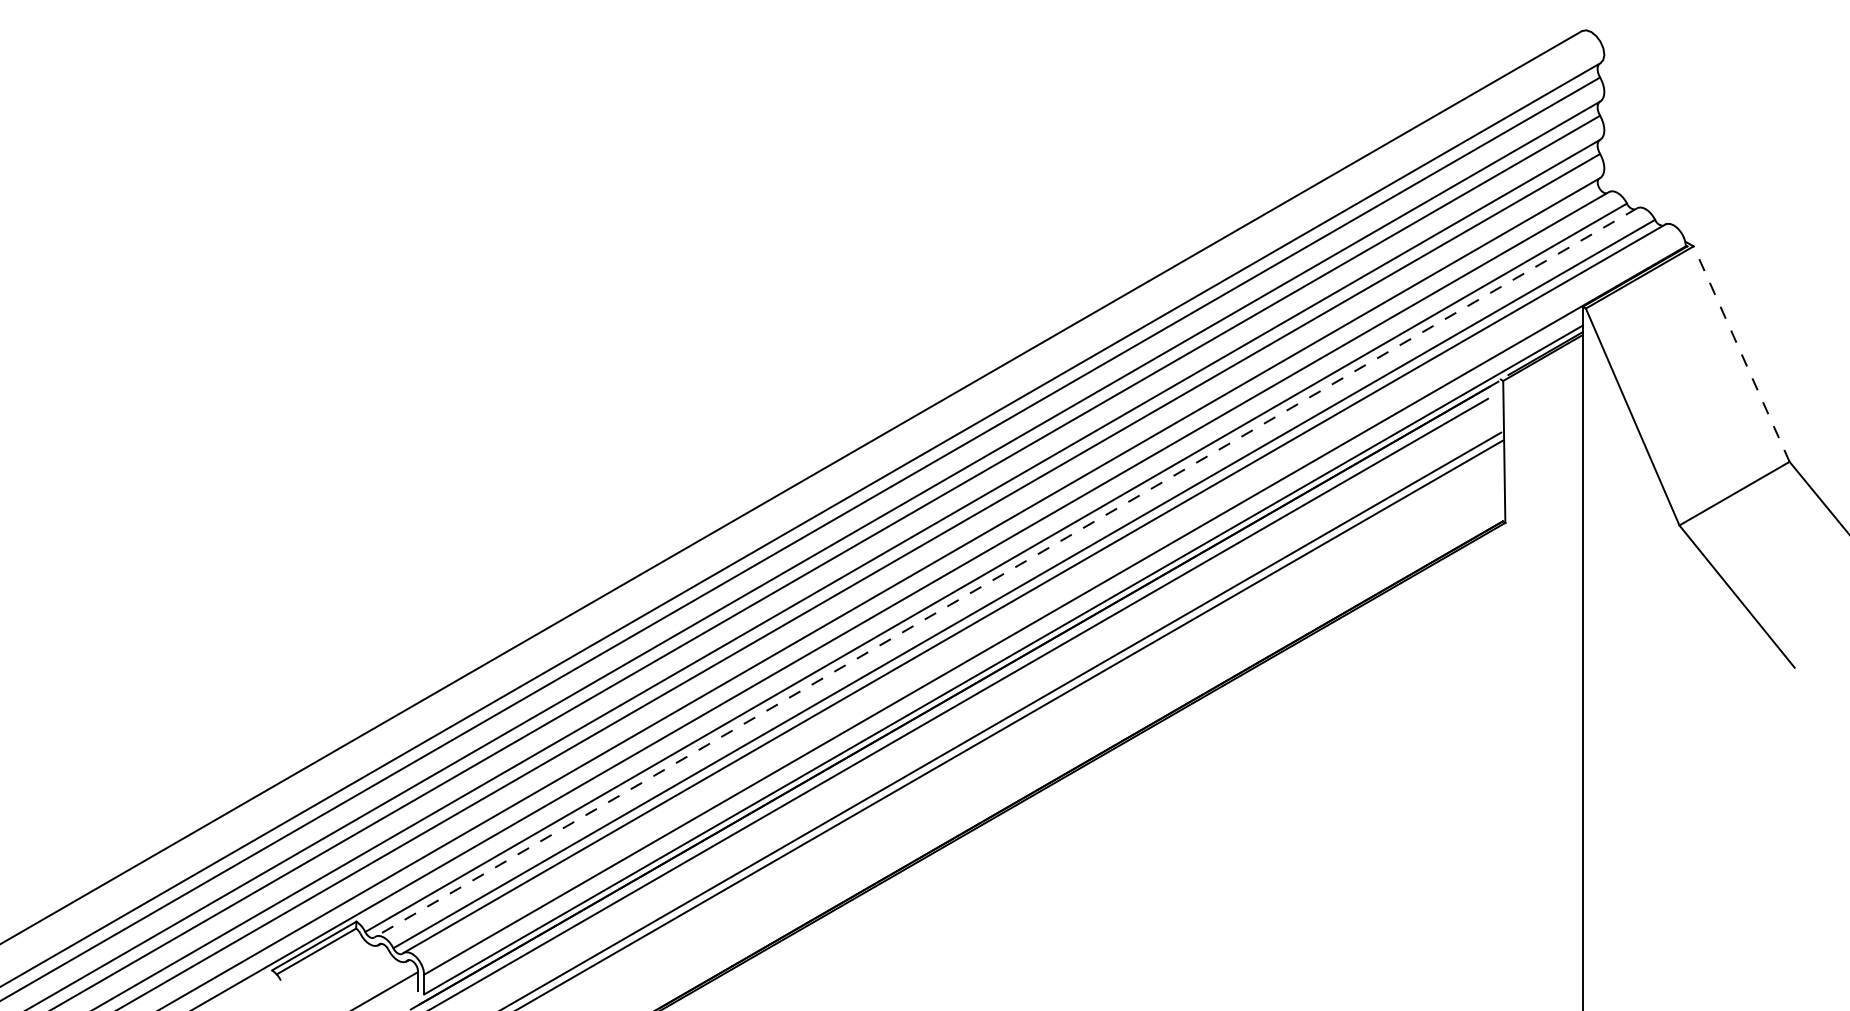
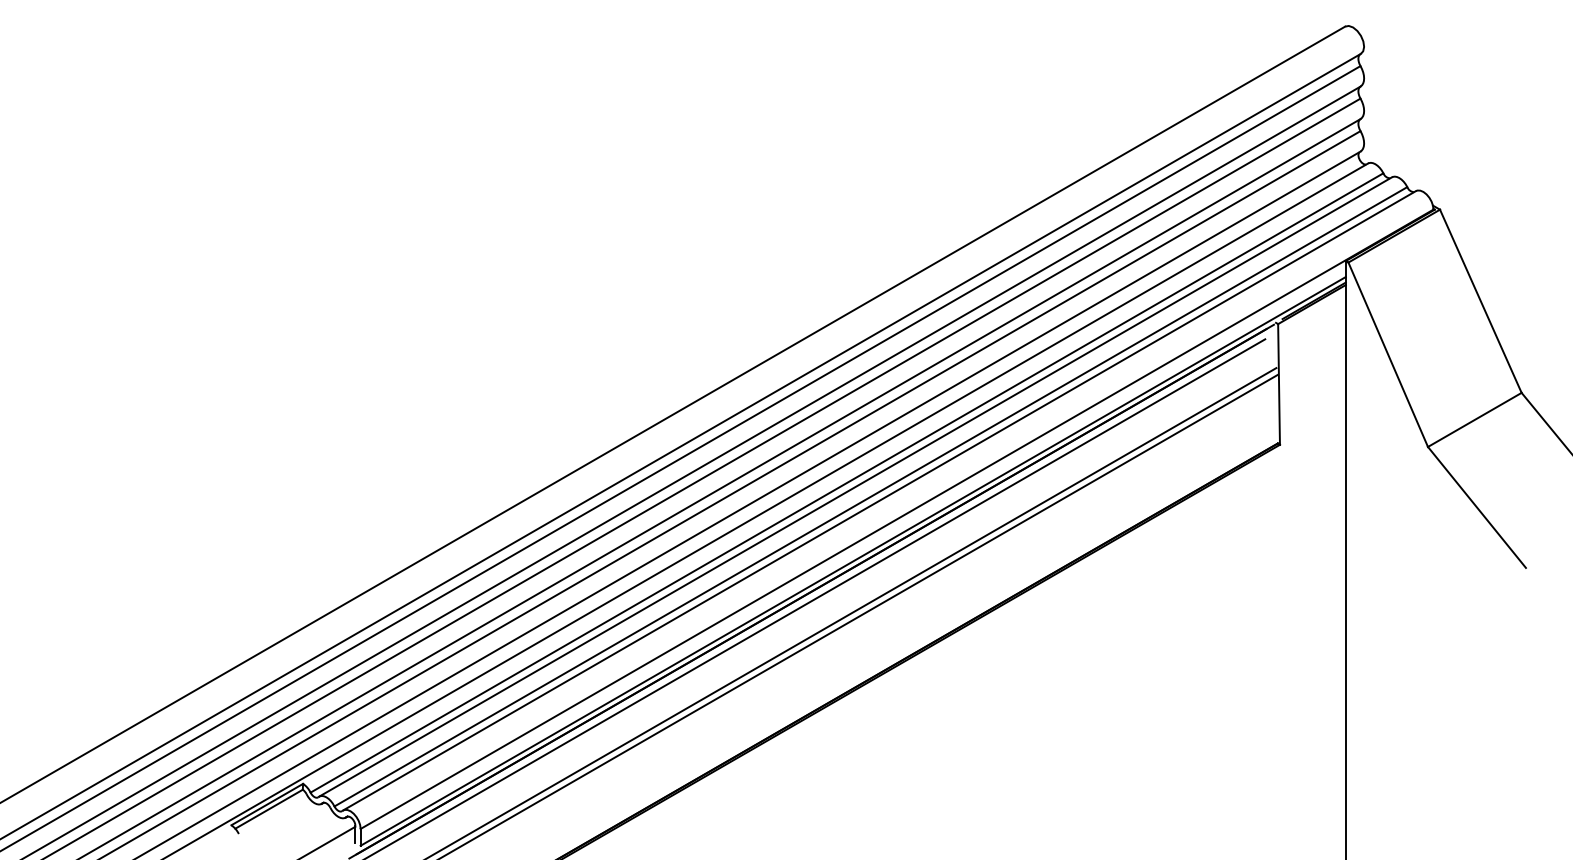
line: (1741, 353) -> (1480, 300), dashed -> solid
line: (1006, 573) -> (855, 487), dashed -> solid

